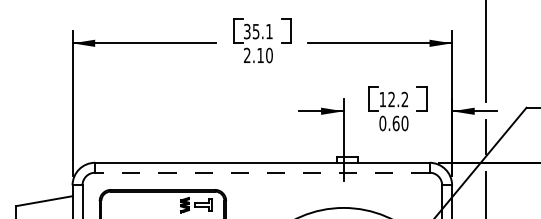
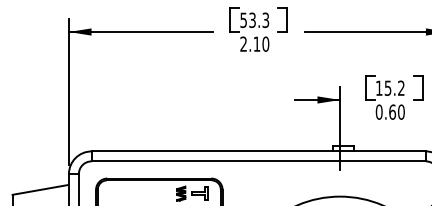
text: (258, 31) -> (254, 20), 35.1 -> 53.3
text: (391, 99) -> (387, 88), 12.2 -> 15.2
line: (261, 172) -> (257, 161), dashed -> solid

